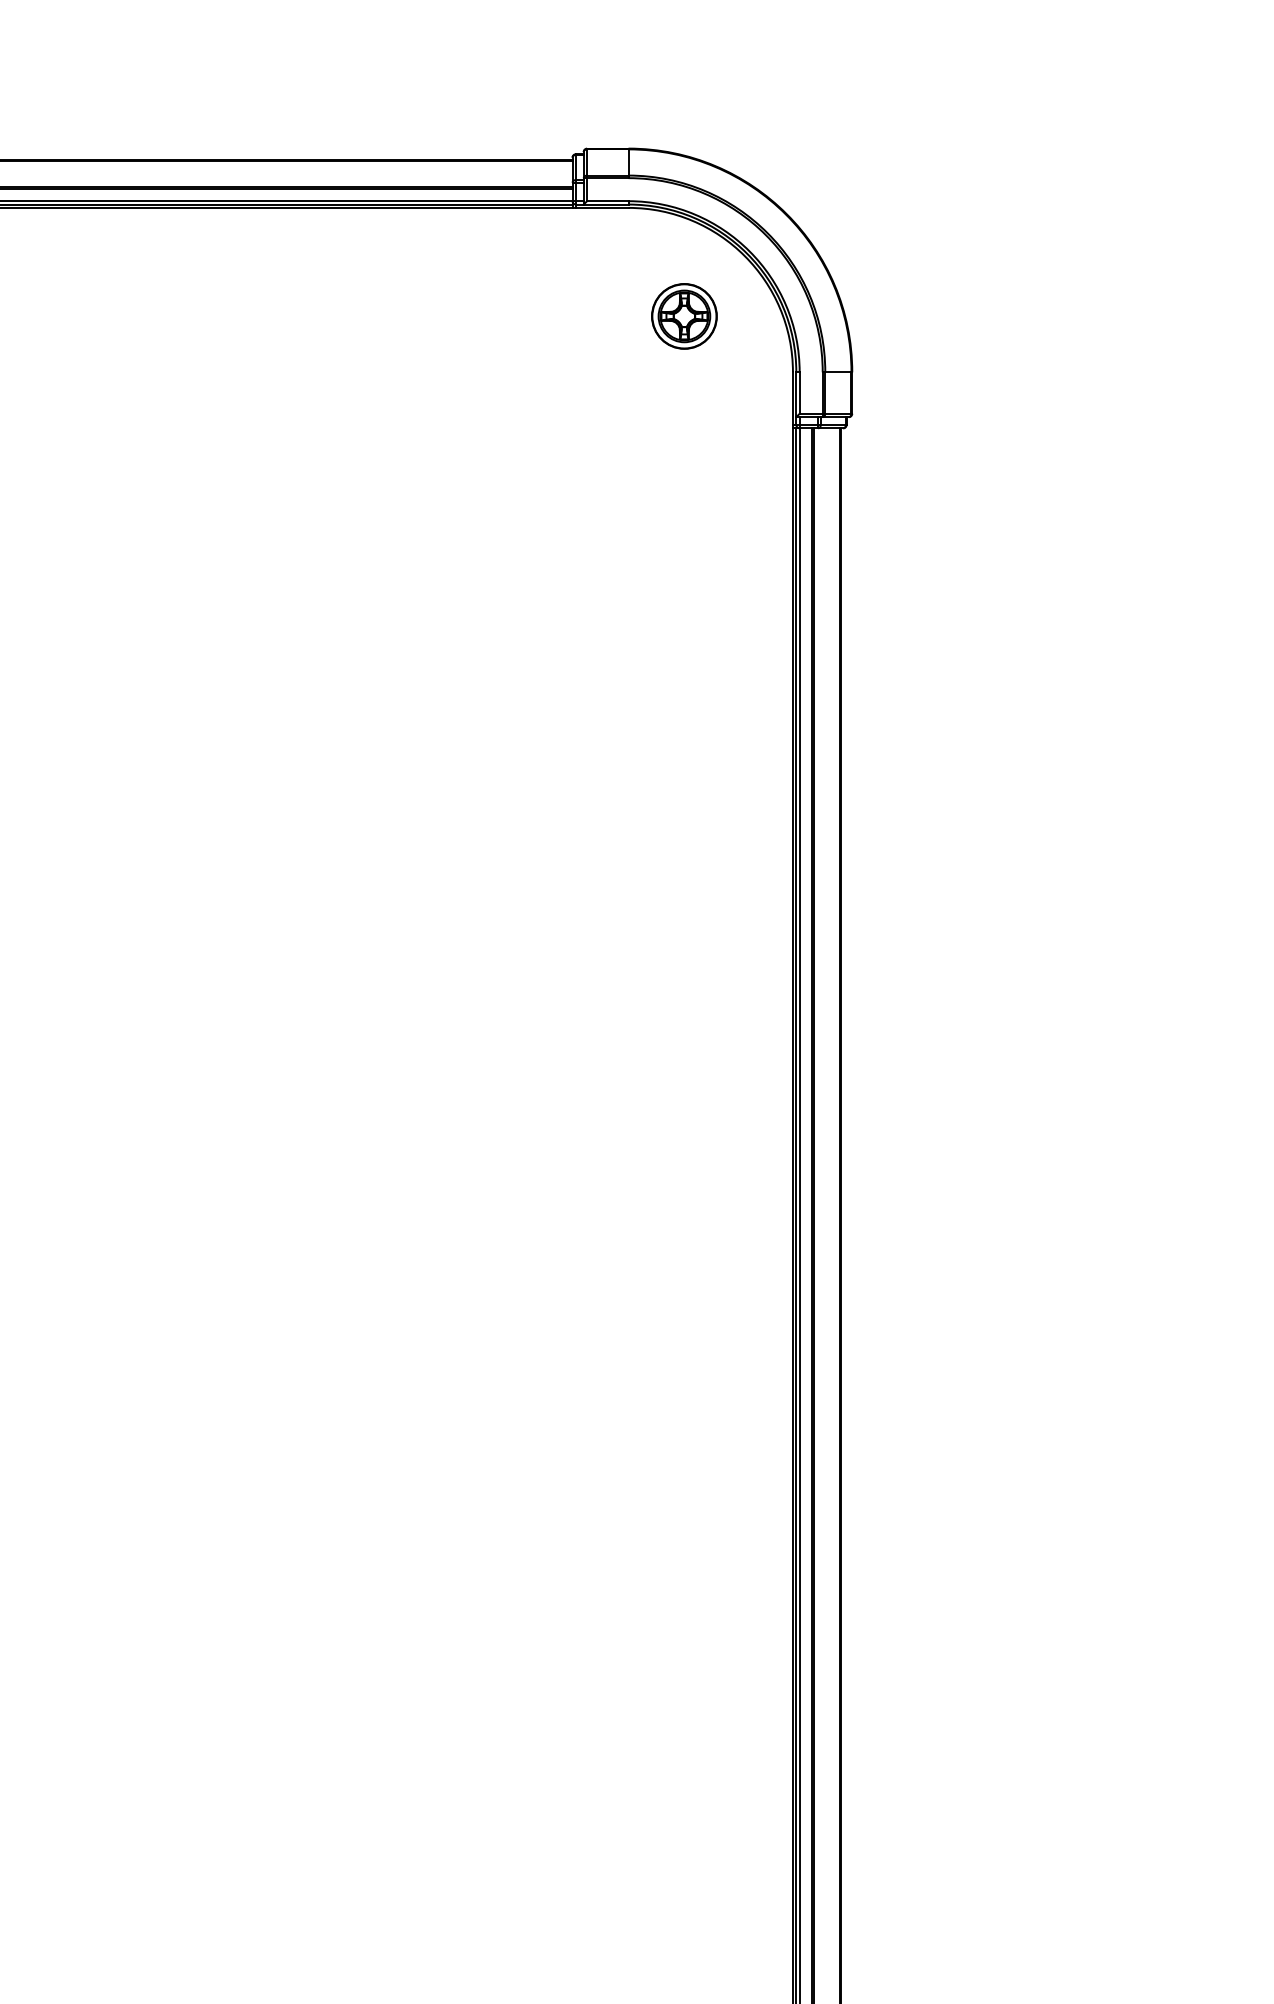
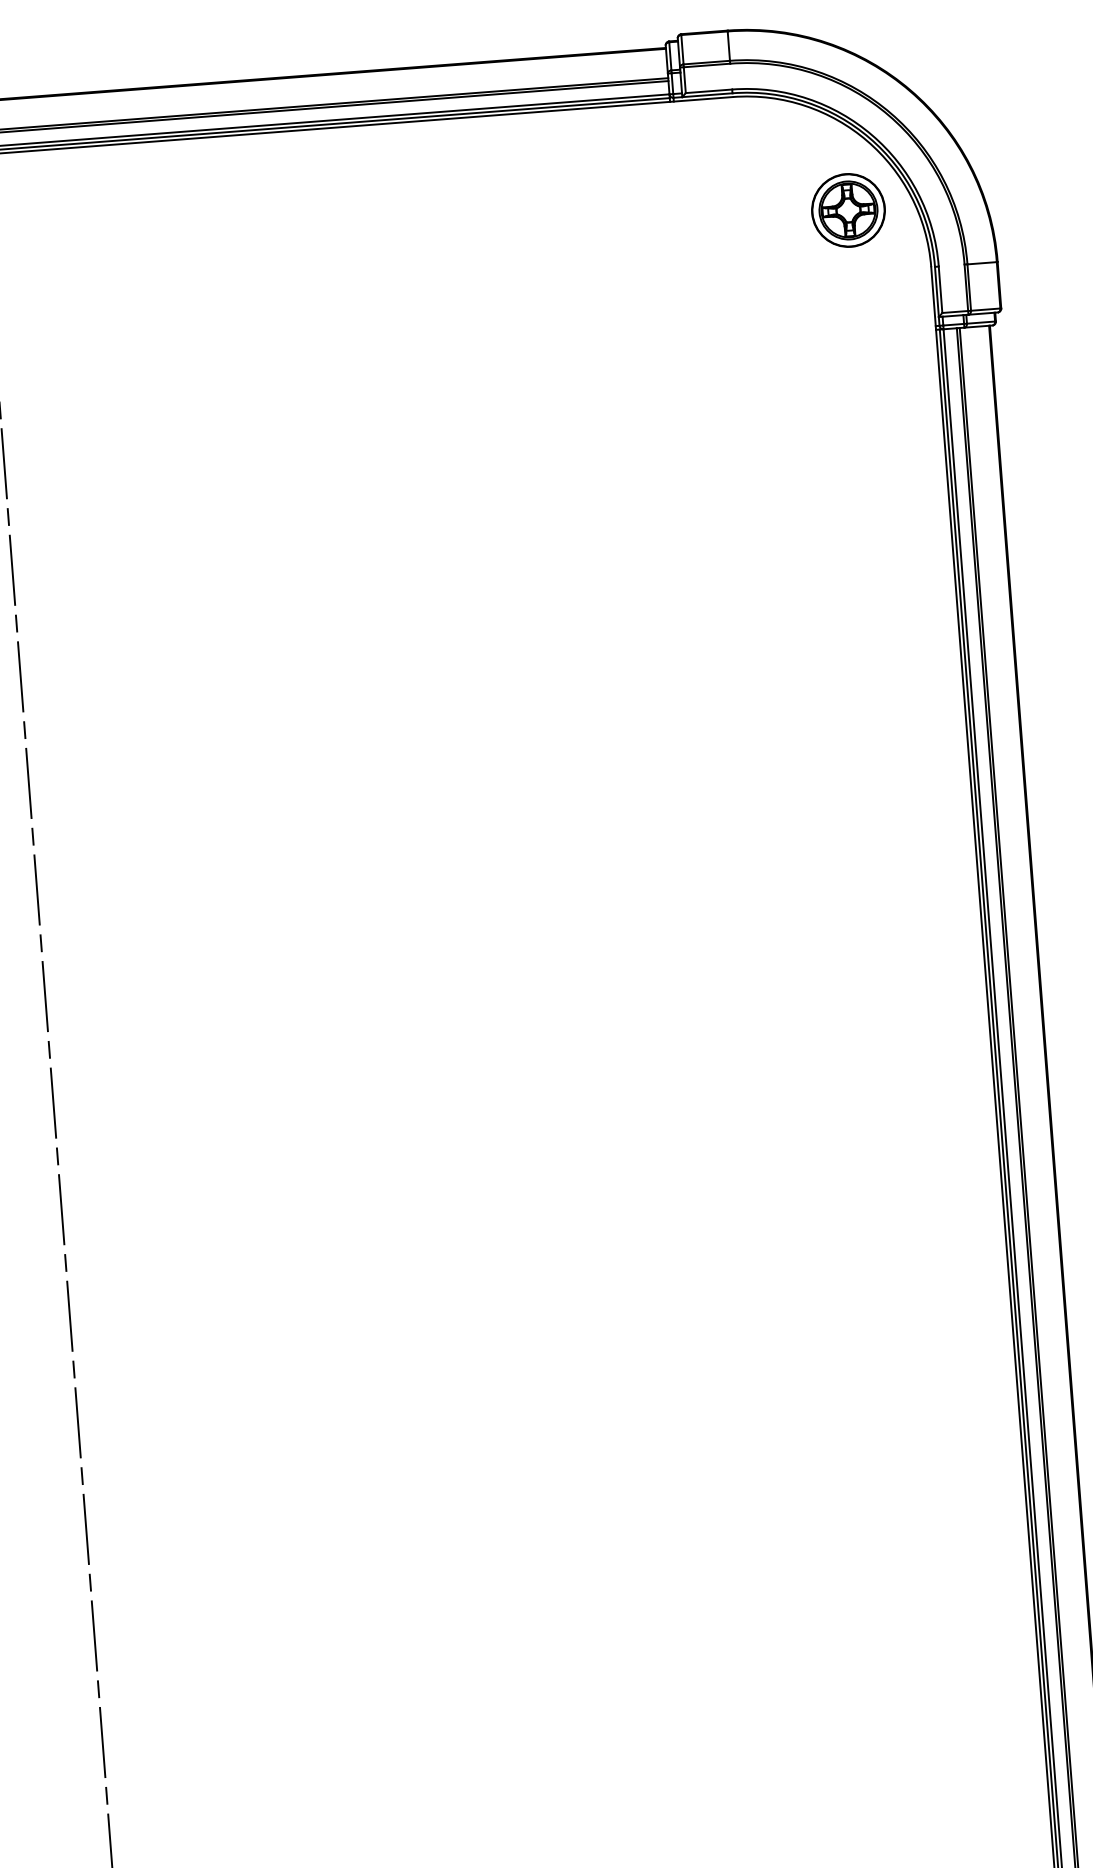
part: (684, 316) -> (848, 210), moved

